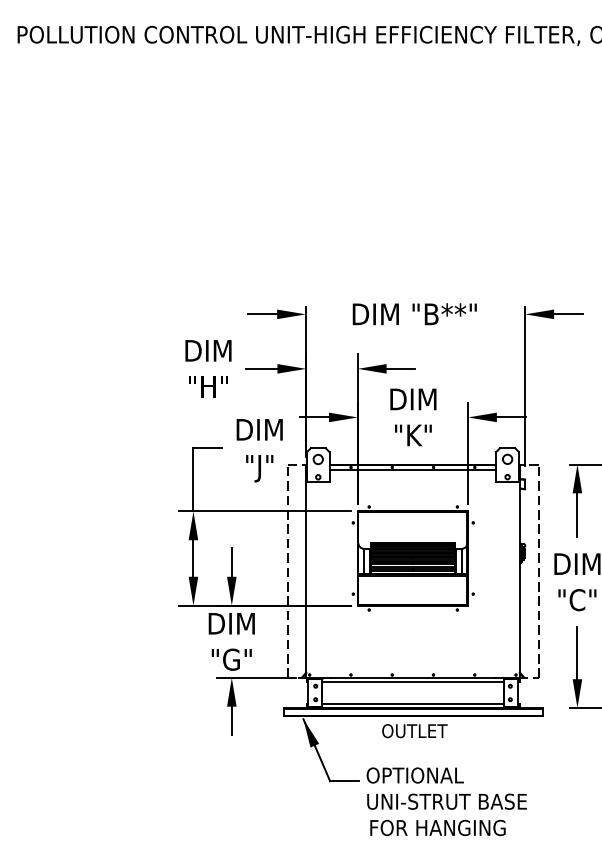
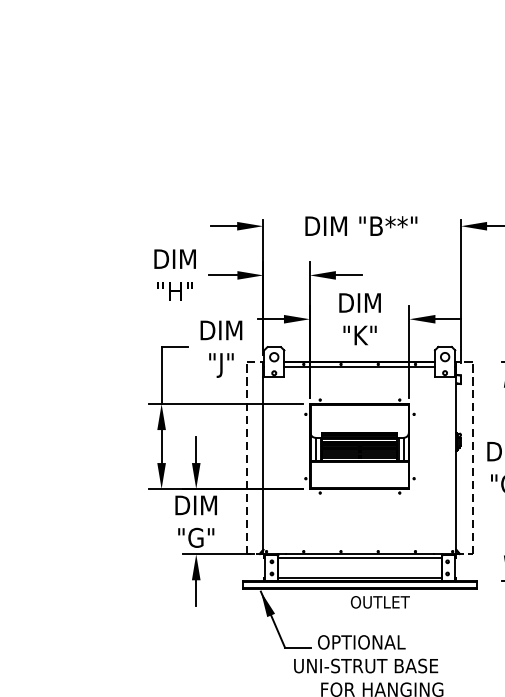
text: (414, 731) -> (380, 602), moved
text: (446, 801) -> (365, 665), moved

